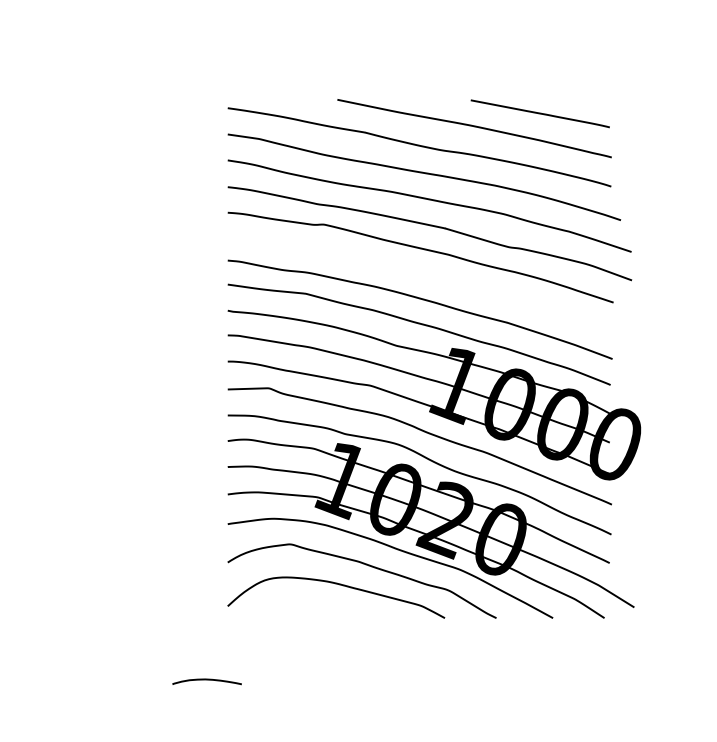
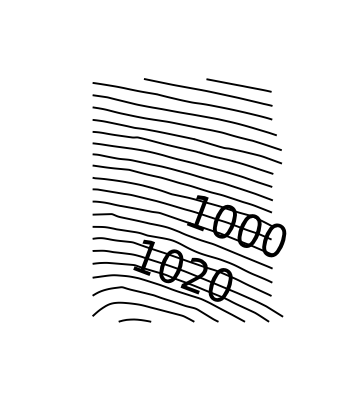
curve: (419, 275) -> (182, 161), added
curve: (206, 681) -> (134, 320), moved

